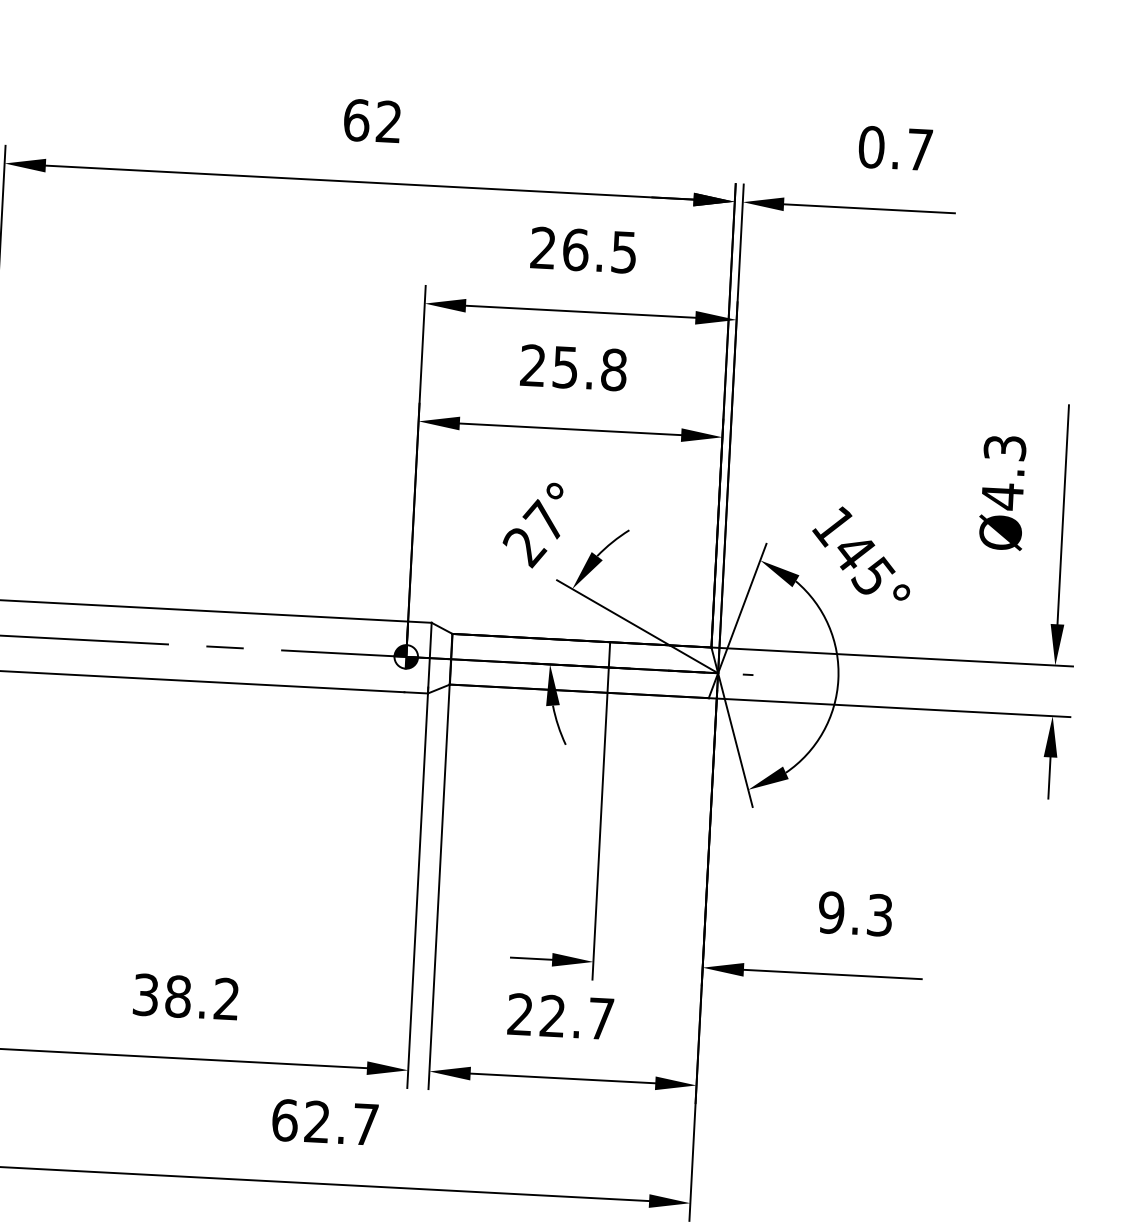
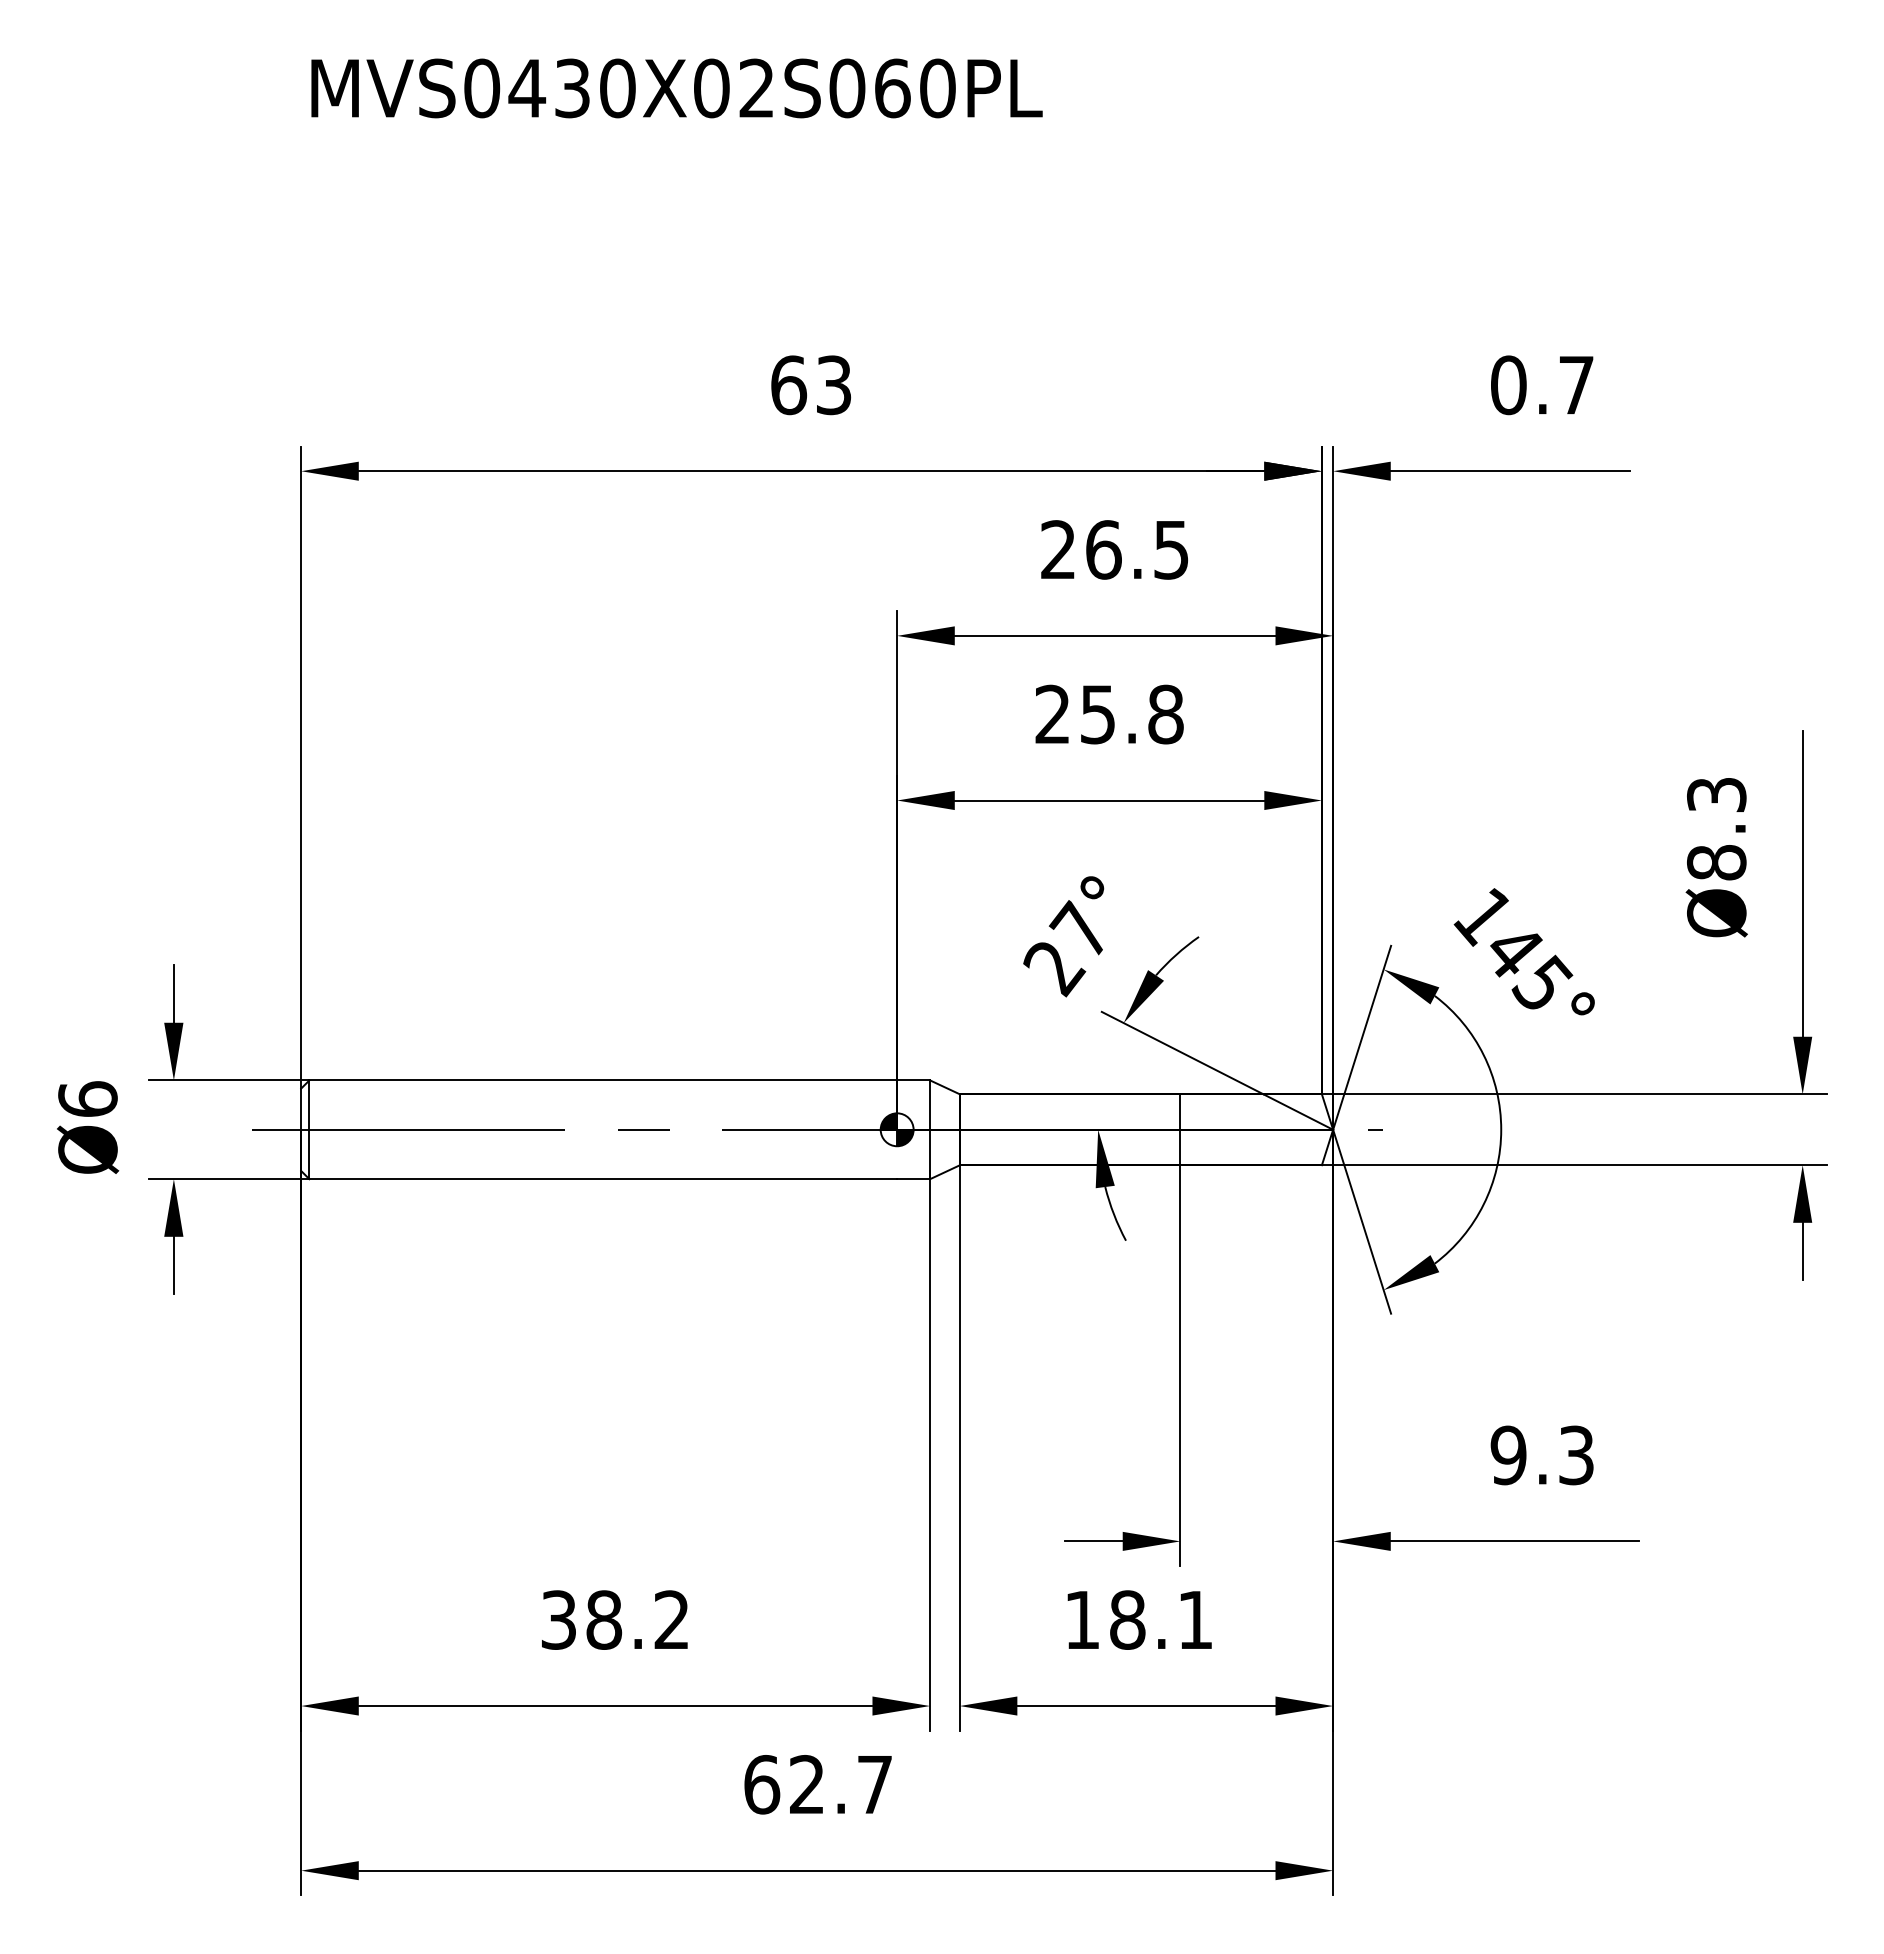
text: (388, 122) -> (833, 385), 62 -> 63
text: (1002, 496) -> (1716, 862), Ø4.3 -> Ø8.3
text: (560, 1016) -> (1138, 1619), 22.7 -> 18.1

